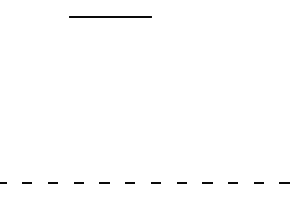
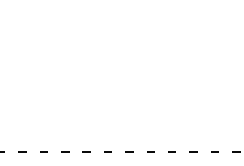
line: (110, 17) -> (91, 14), removed

